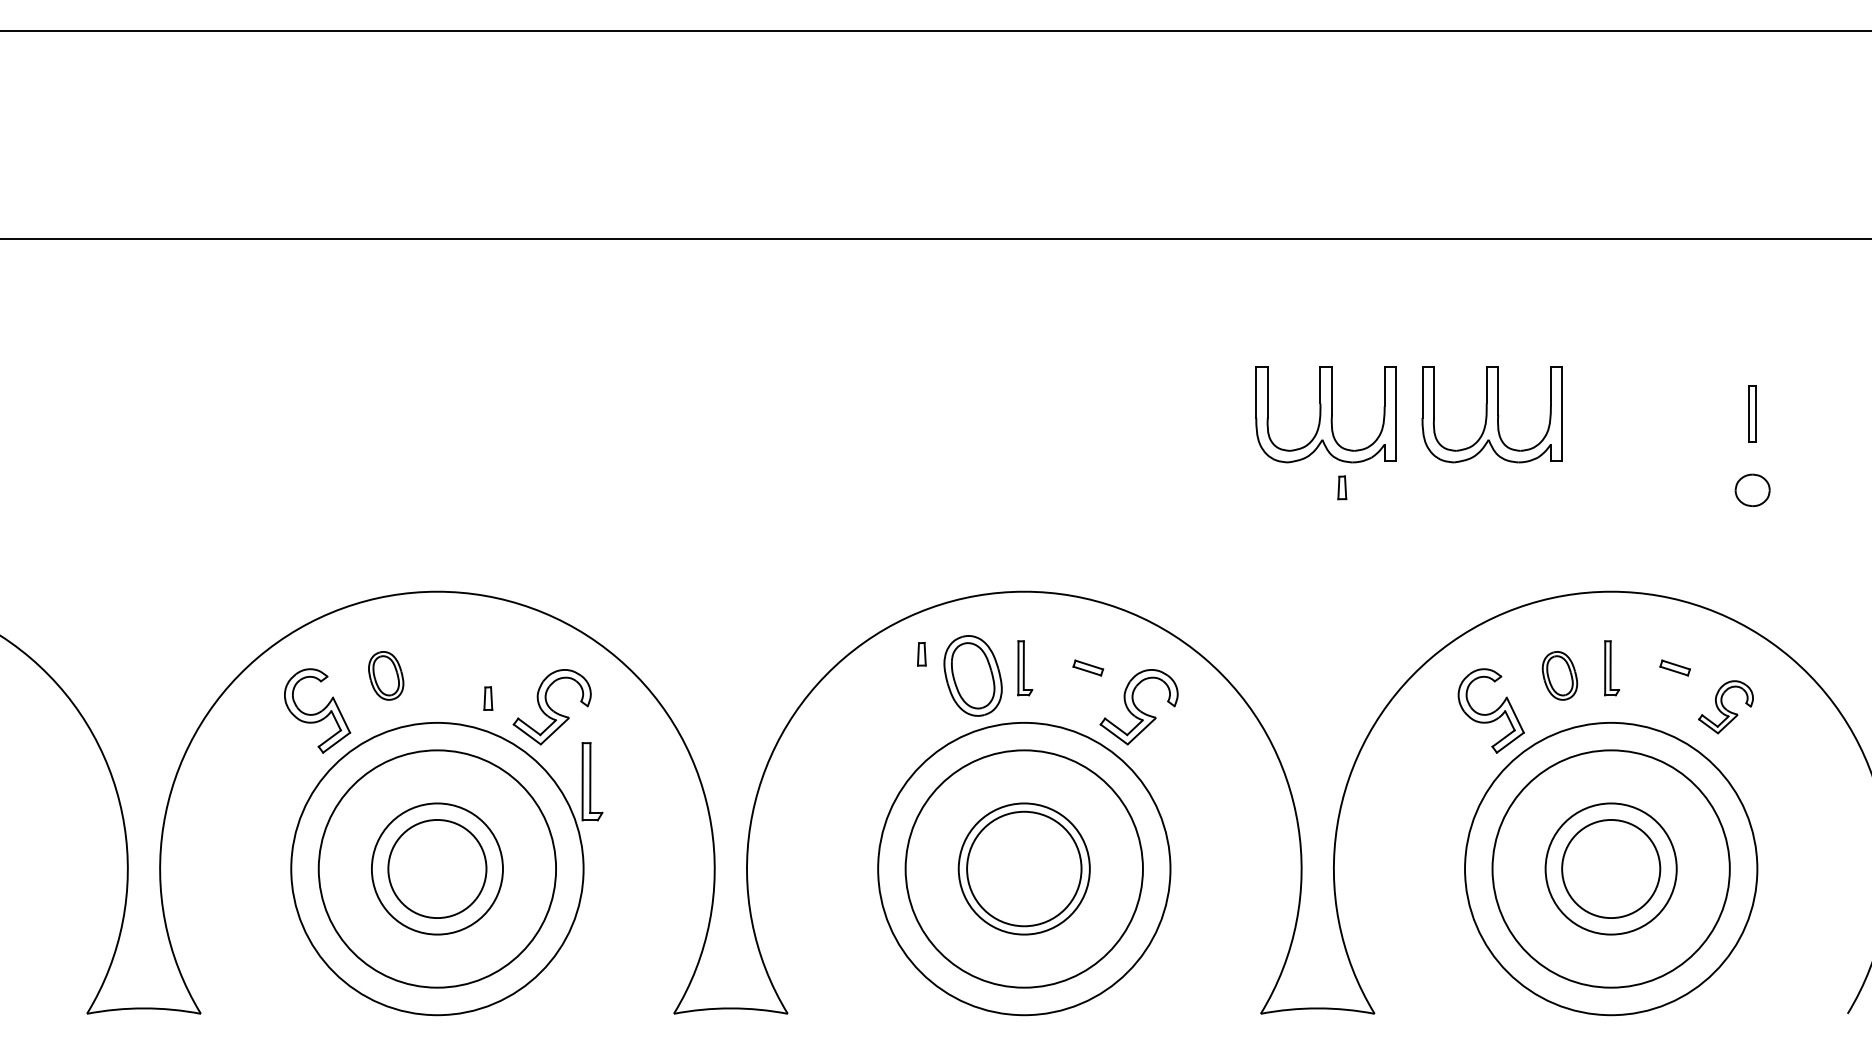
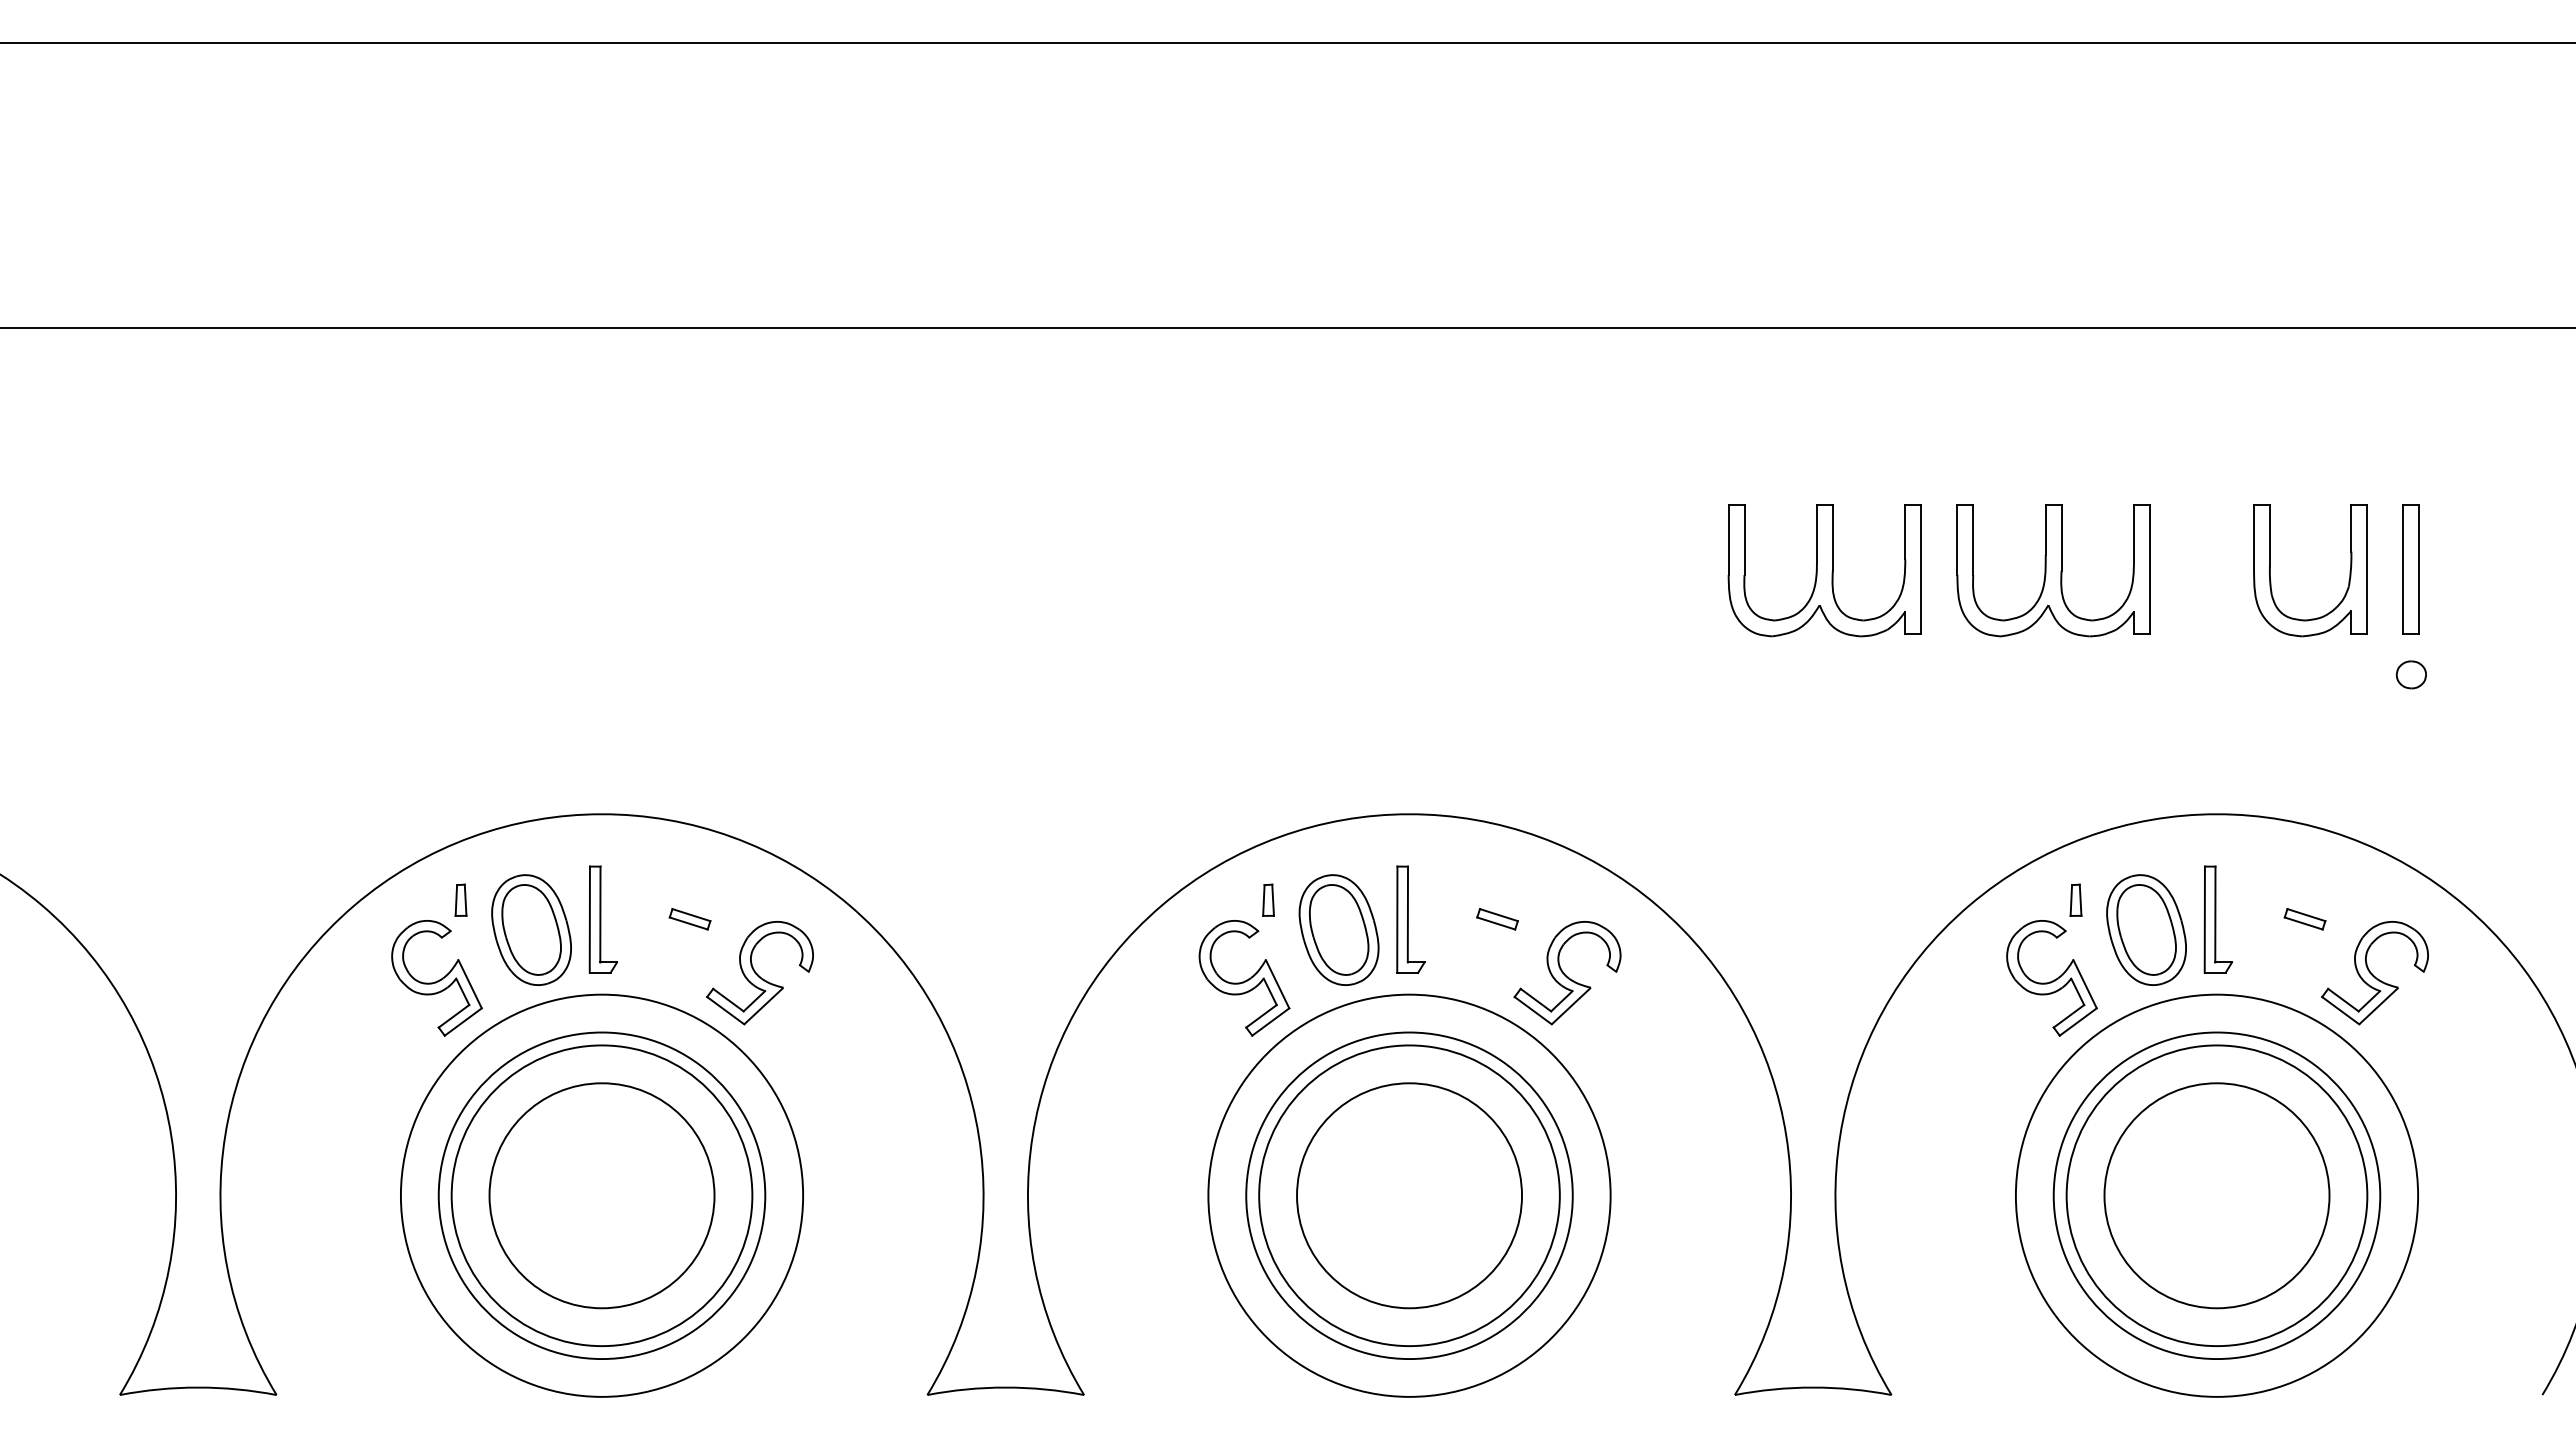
part: (1751, 413) -> (2410, 569), size x1.67
part: (1707, 414) -> (2349, 570), added
part: (1341, 487) -> (2075, 899), moved
part: (1751, 490) -> (2410, 674), size x0.62
part: (501, 668) -> (689, 919), added
part: (1025, 668) -> (1410, 919), size x1.43
part: (1611, 668) -> (2217, 919), size x1.43
part: (386, 675) -> (531, 929), size x1.67
part: (1559, 675) -> (2146, 929), size x1.67
part: (487, 698) -> (460, 899), moved
part: (1725, 707) -> (2374, 973), size x1.43
part: (904, 711) -> (1244, 978), added
part: (592, 781) -> (603, 919), moved
circle: (437, 868) -> (601, 1195), size x1.67
circle: (437, 868) -> (601, 1195), size x1.67
circle: (1024, 868) -> (1409, 1195), size x1.43
circle: (1024, 868) -> (1409, 1195), size x1.67
circle: (1610, 868) -> (2216, 1195), size x1.67
circle: (1610, 868) -> (2216, 1195), size x1.67

